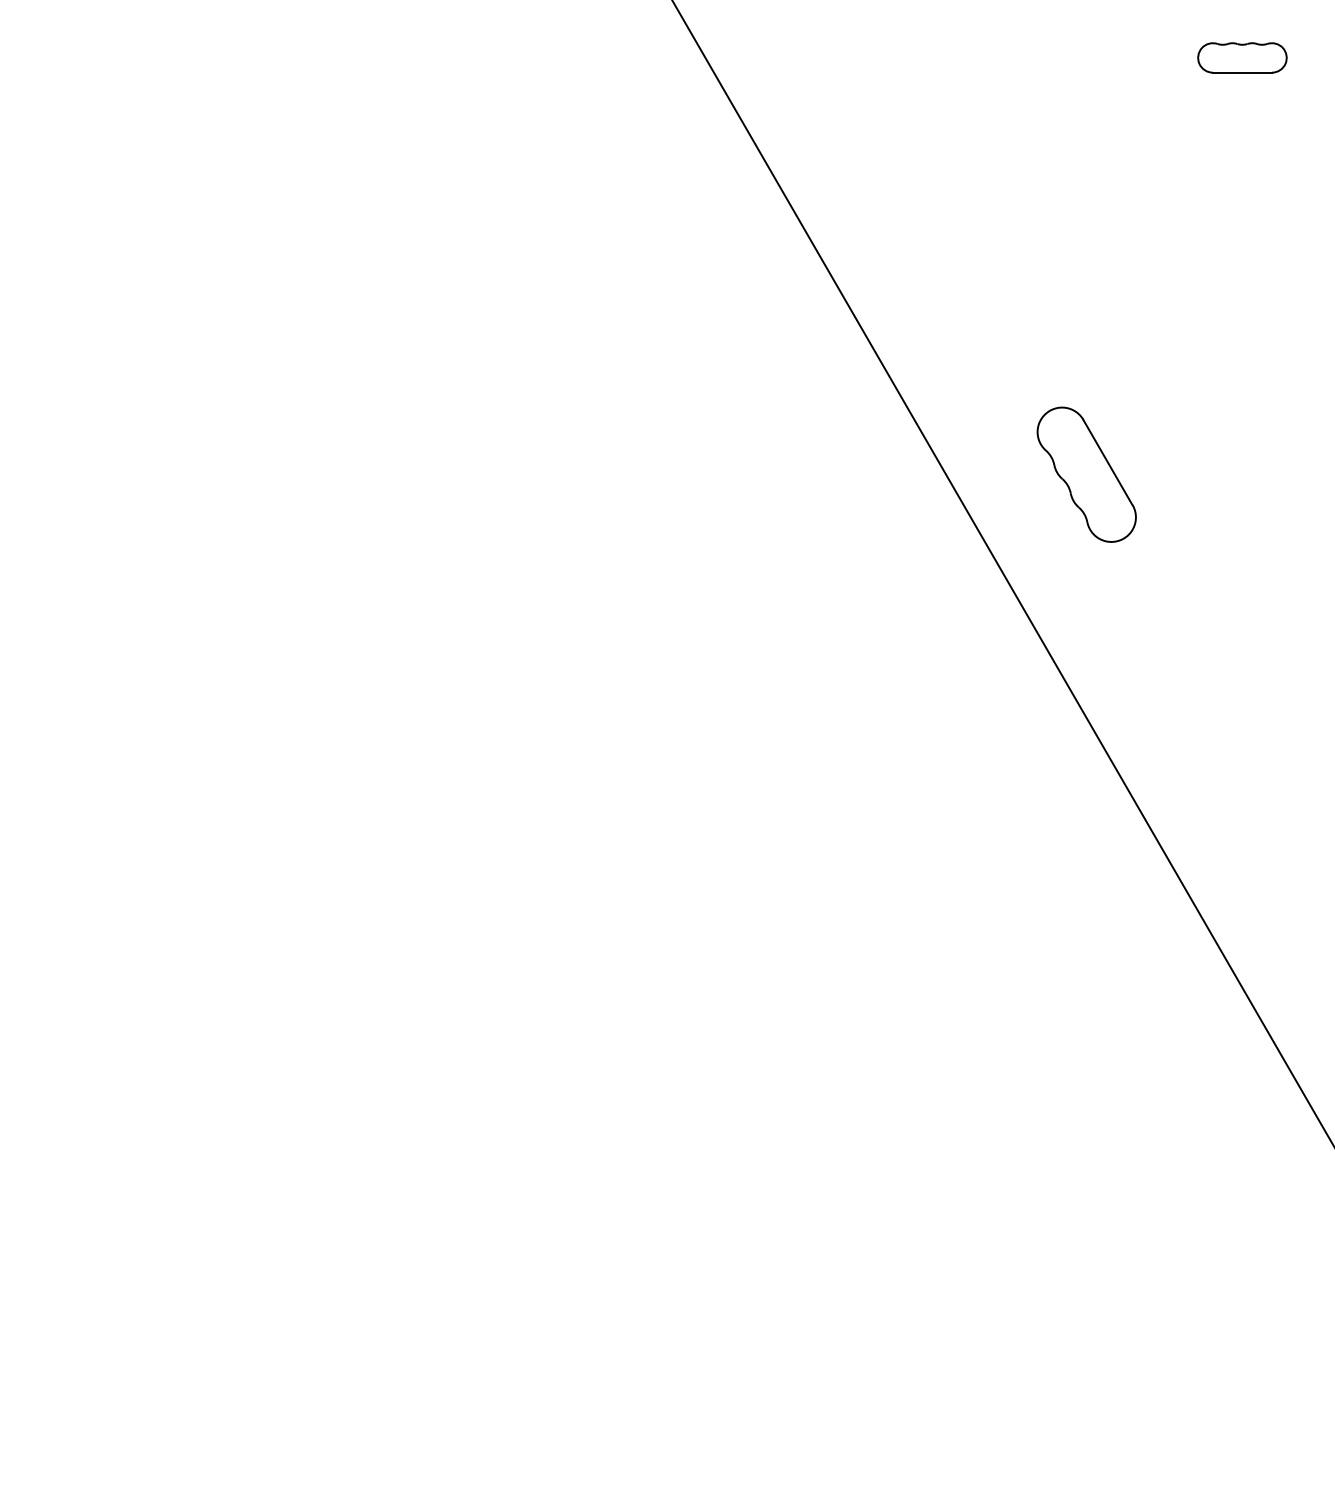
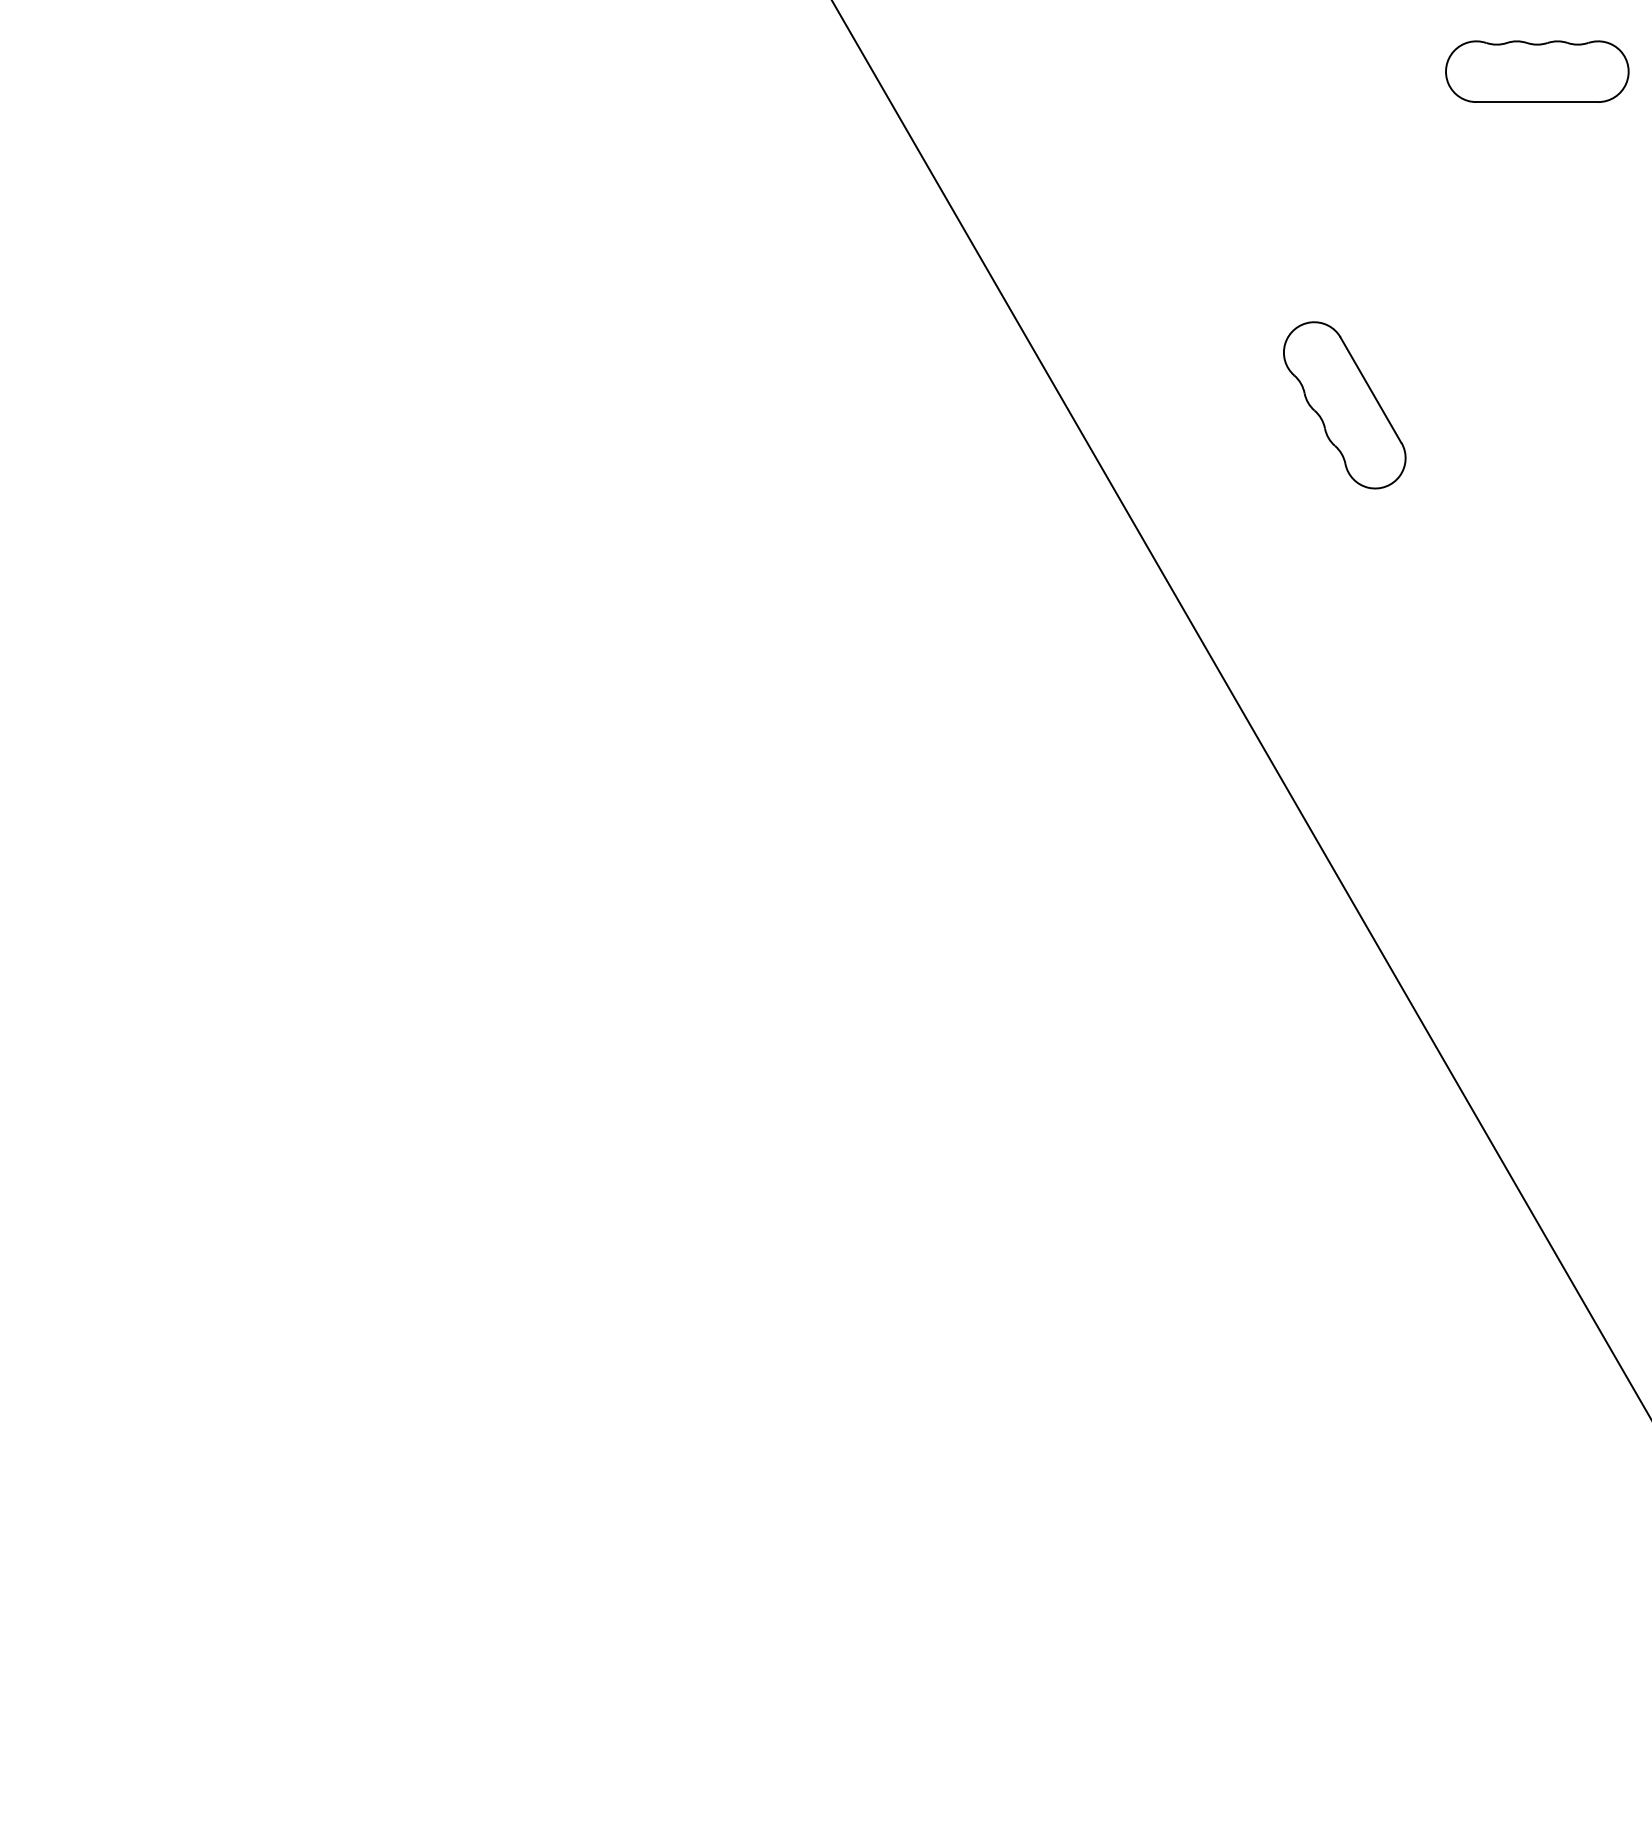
part: (1242, 57) -> (1537, 71), size x1.67
part: (1086, 474) -> (1344, 405), moved

